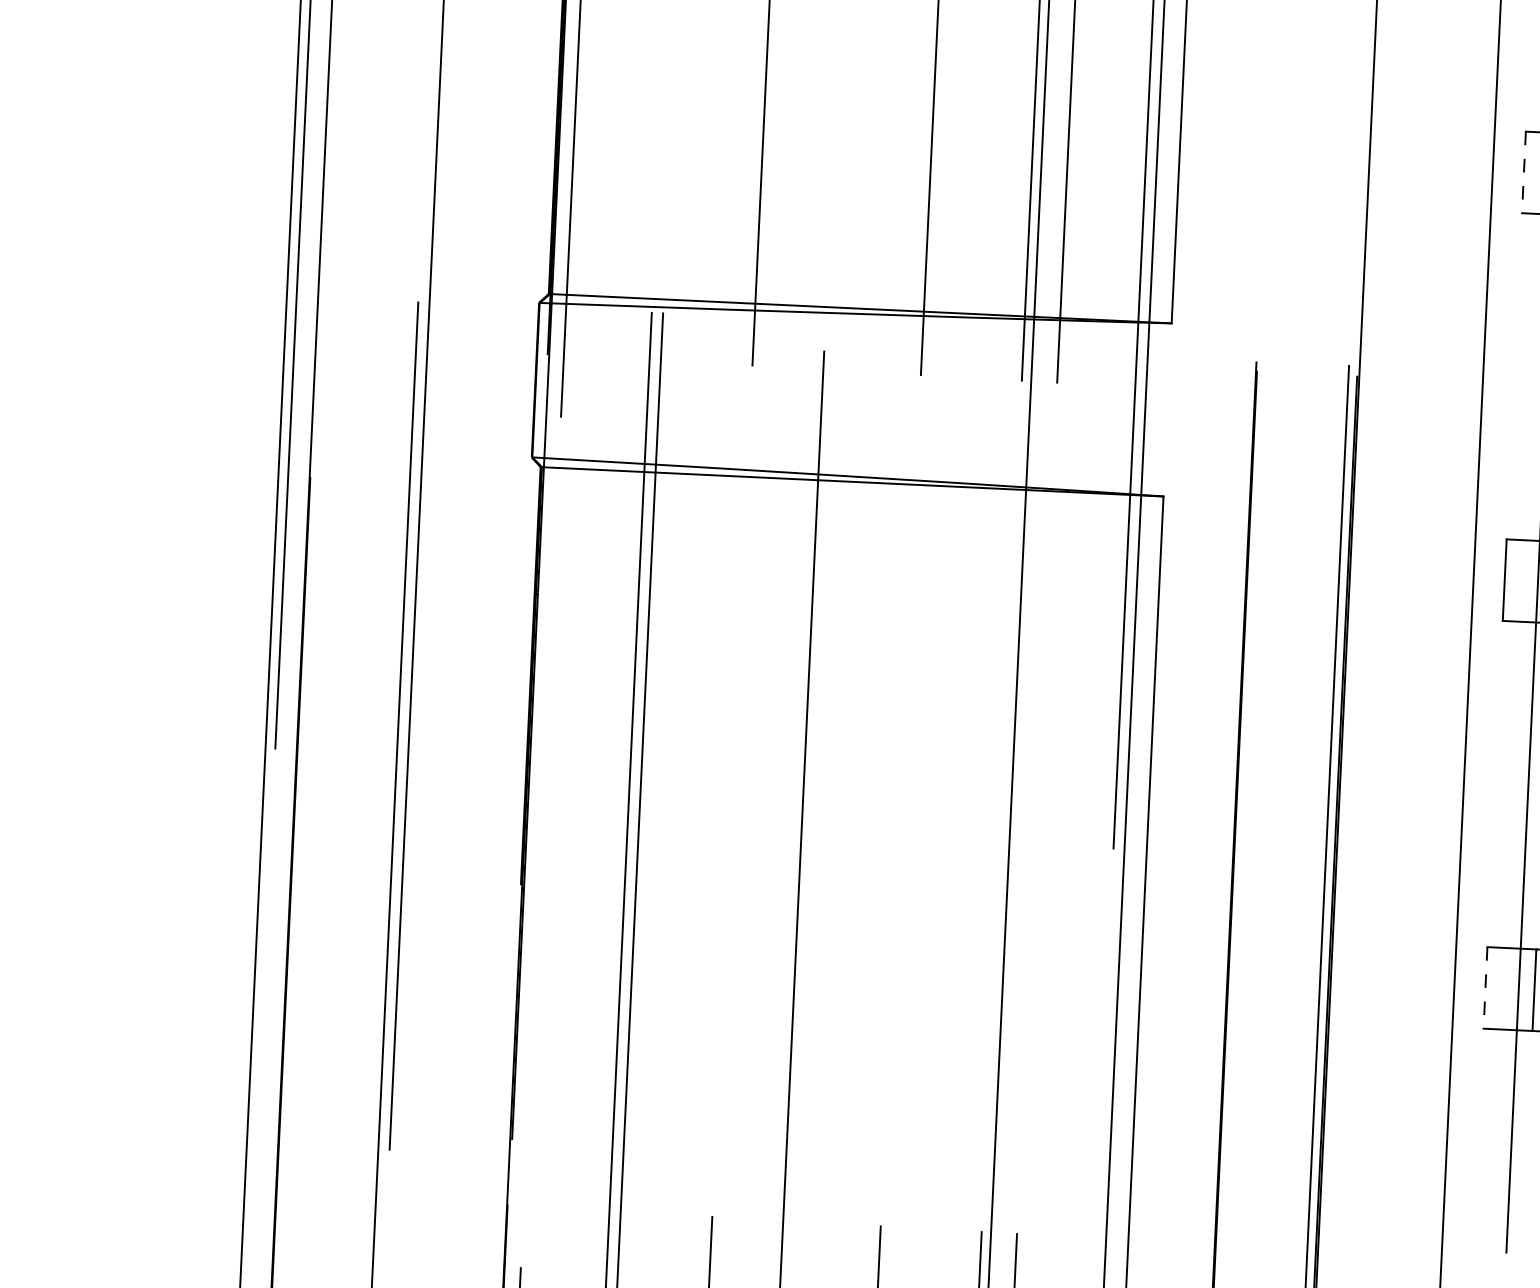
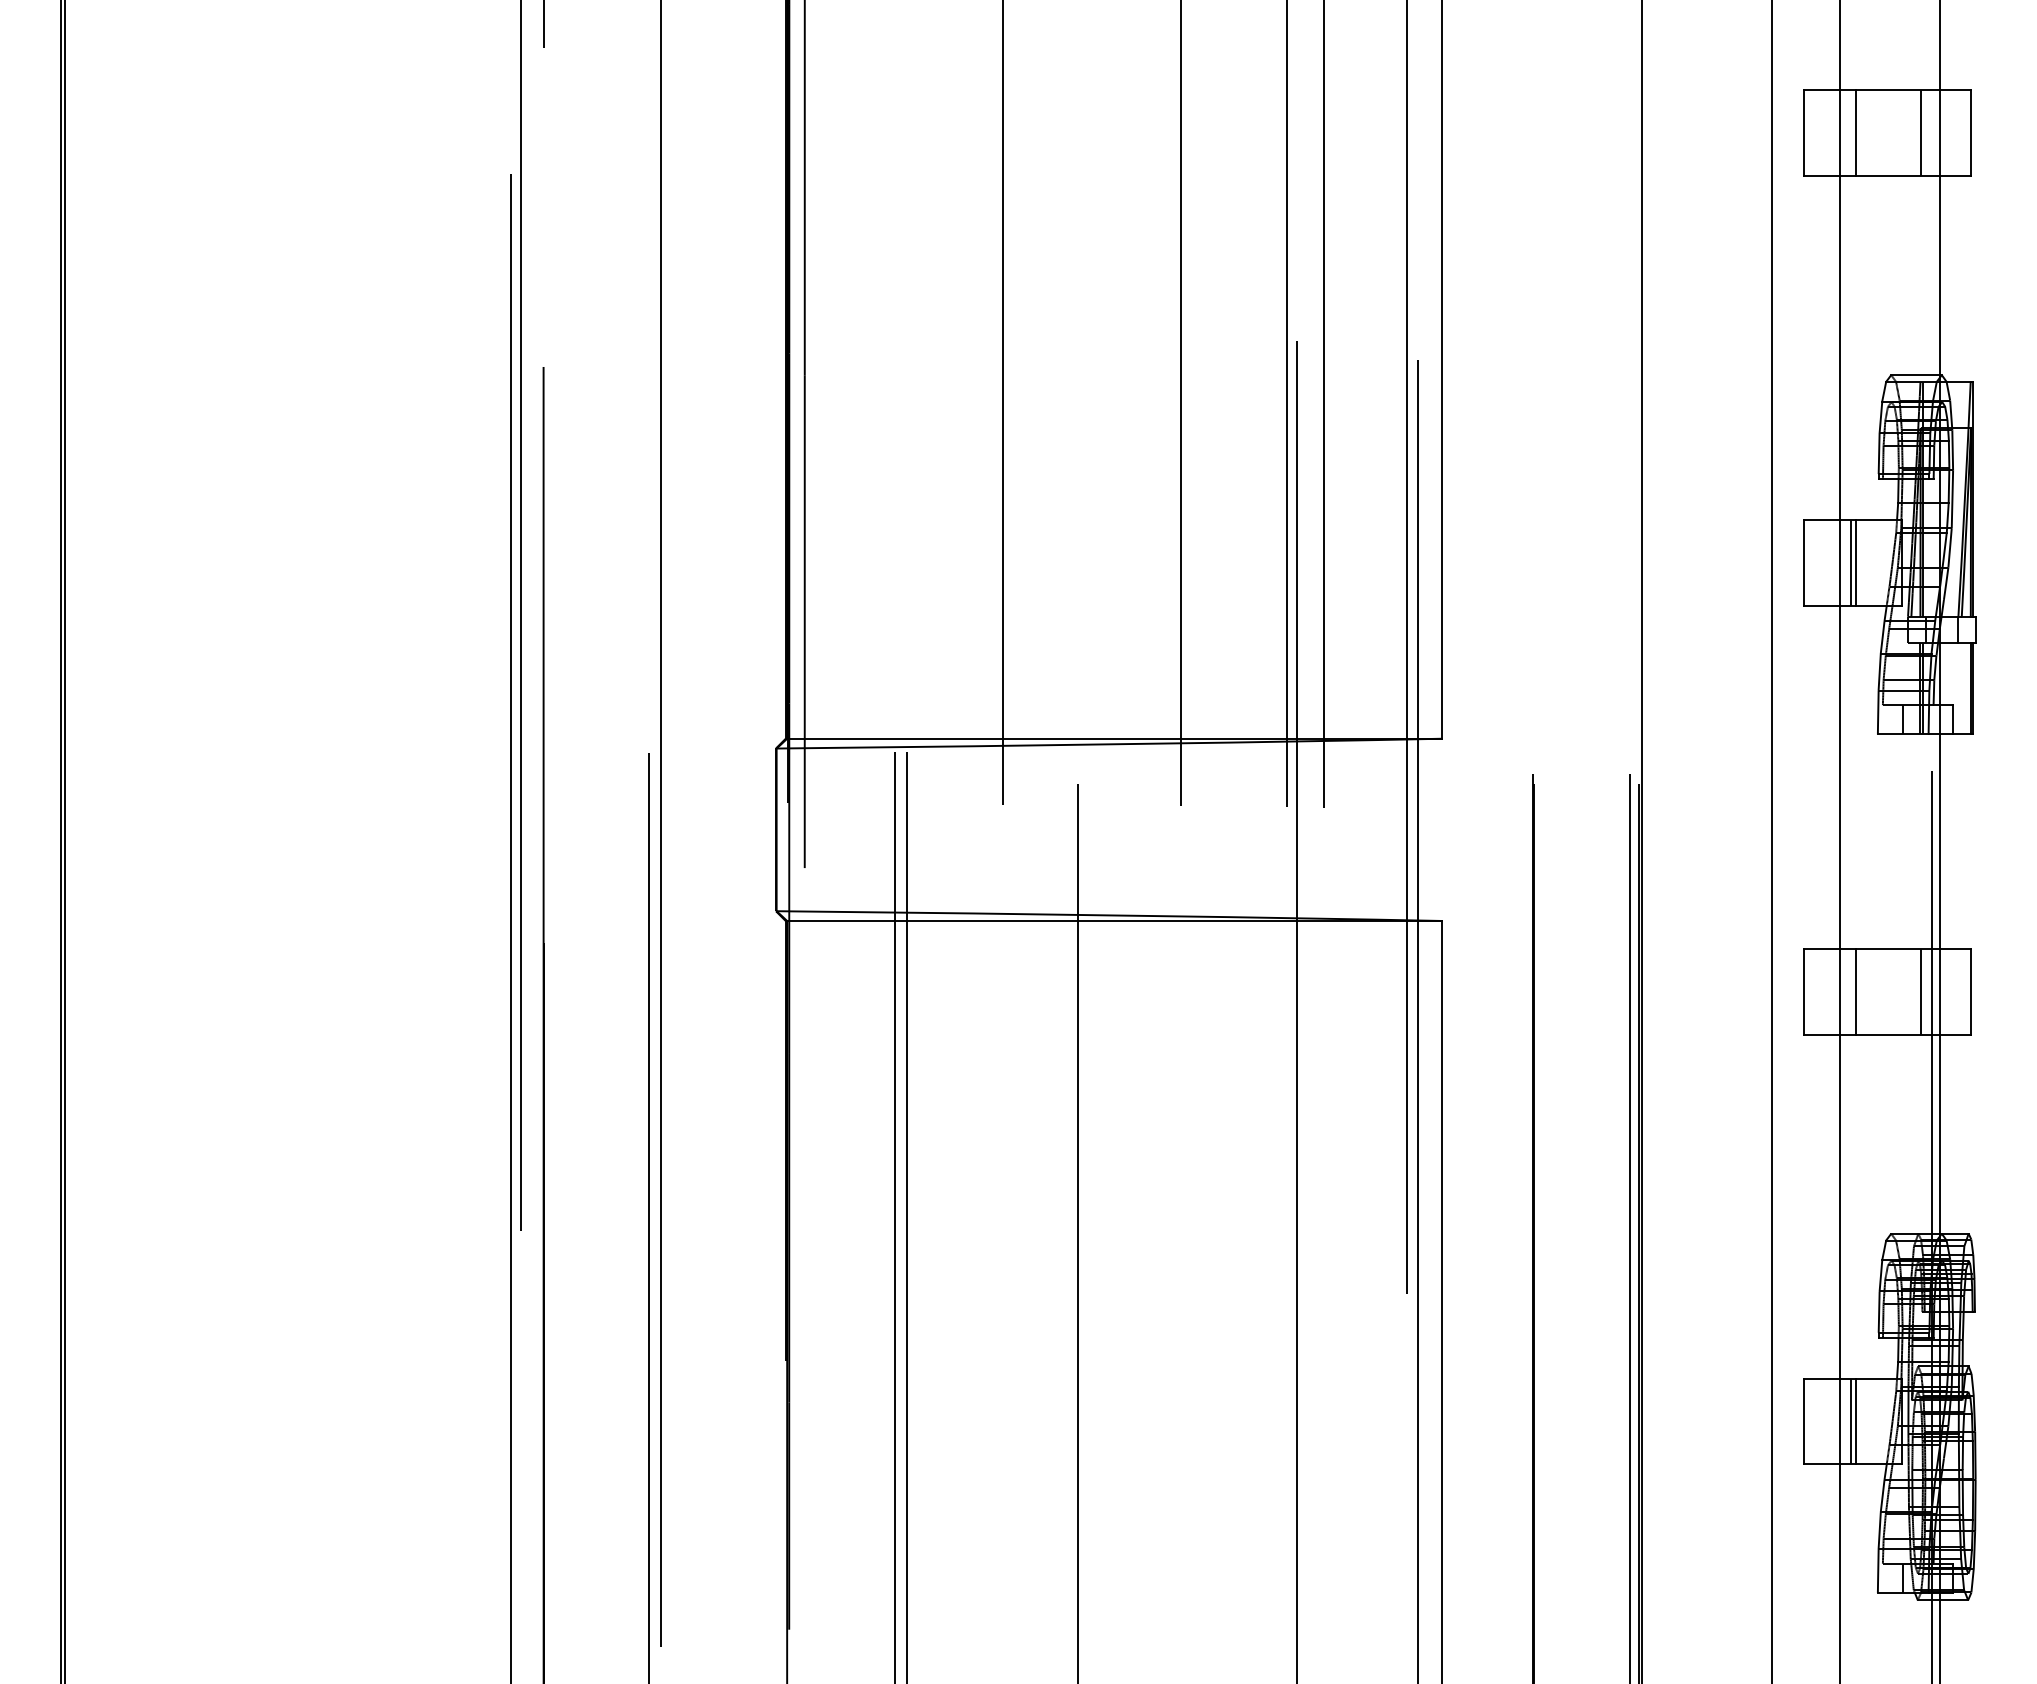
line: (1523, 172) -> (1804, 562), dashed -> solid
line: (1485, 987) -> (1804, 1421), dashed -> solid
line: (1529, 990) -> (1850, 1421), added

